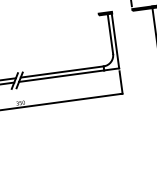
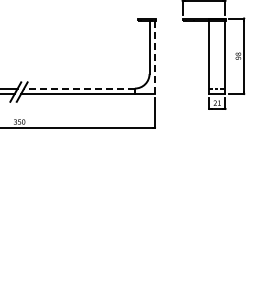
line: (115, 41) -> (154, 57), solid -> dashed
line: (62, 71) -> (79, 88), solid -> dashed

